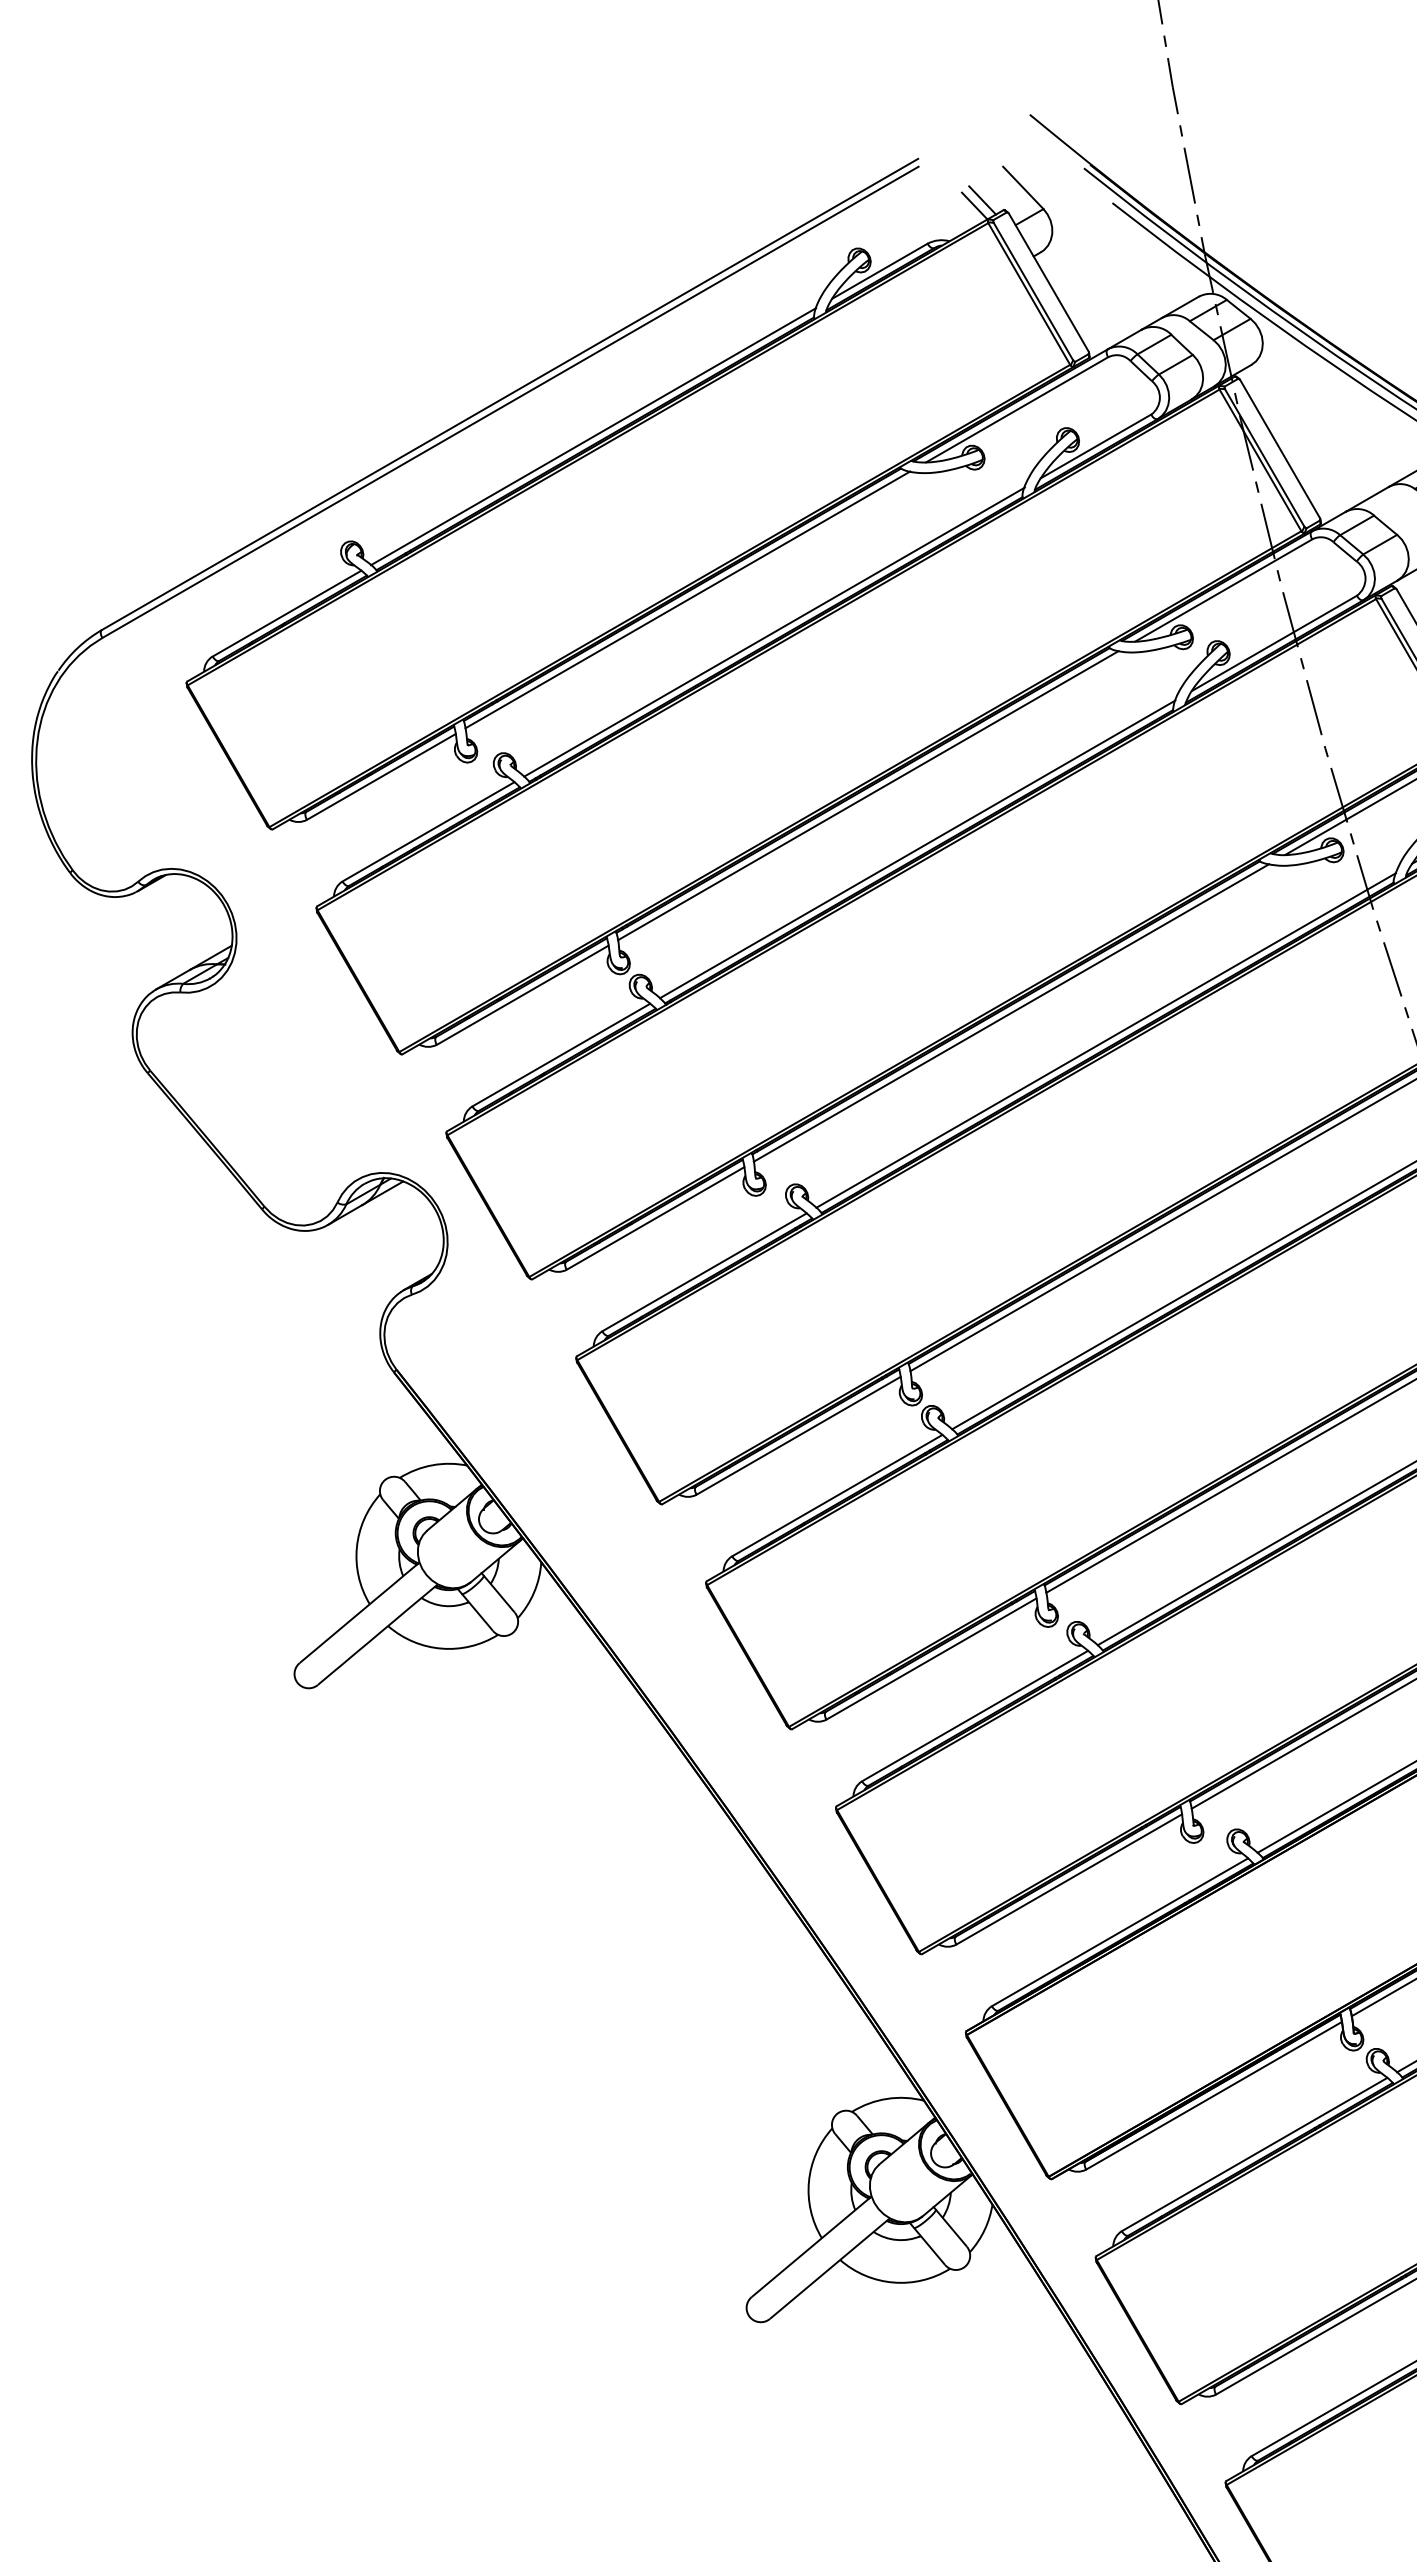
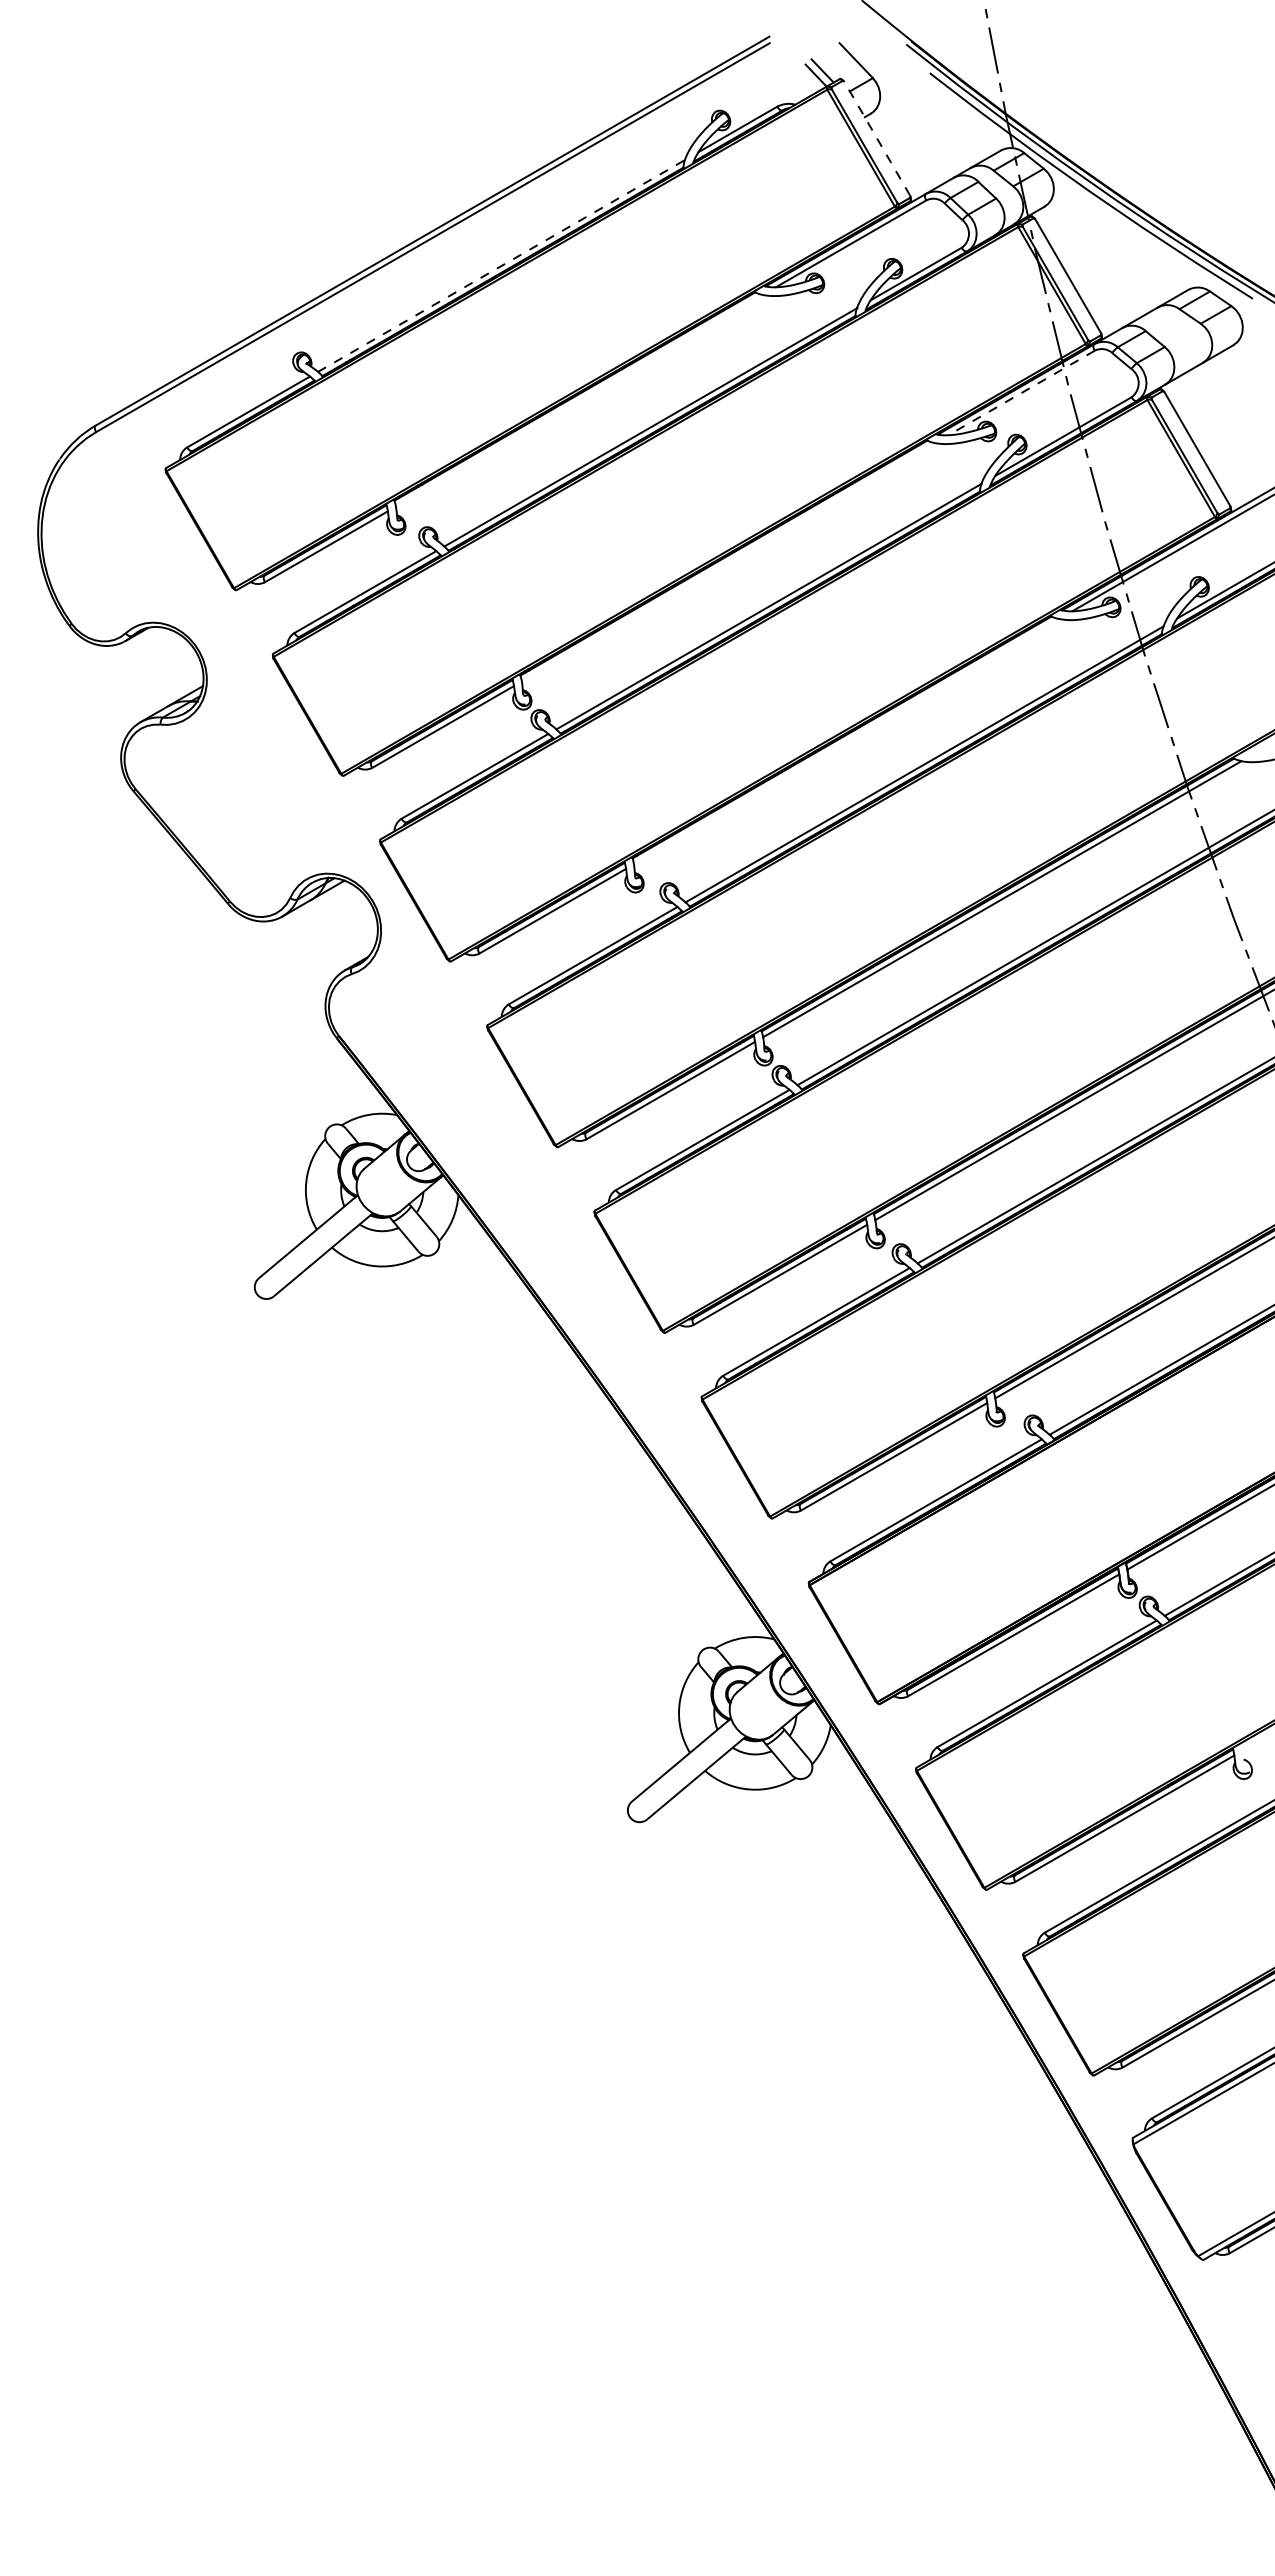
line: (1049, 282) -> (877, 138), solid -> dashed
line: (594, 436) -> (502, 265), solid -> dashed
line: (1223, 591) -> (1021, 393), solid -> dashed
line: (686, 599) -> (578, 400), removed
line: (867, 794) -> (727, 561), removed
line: (1011, 1012) -> (846, 741), removed

